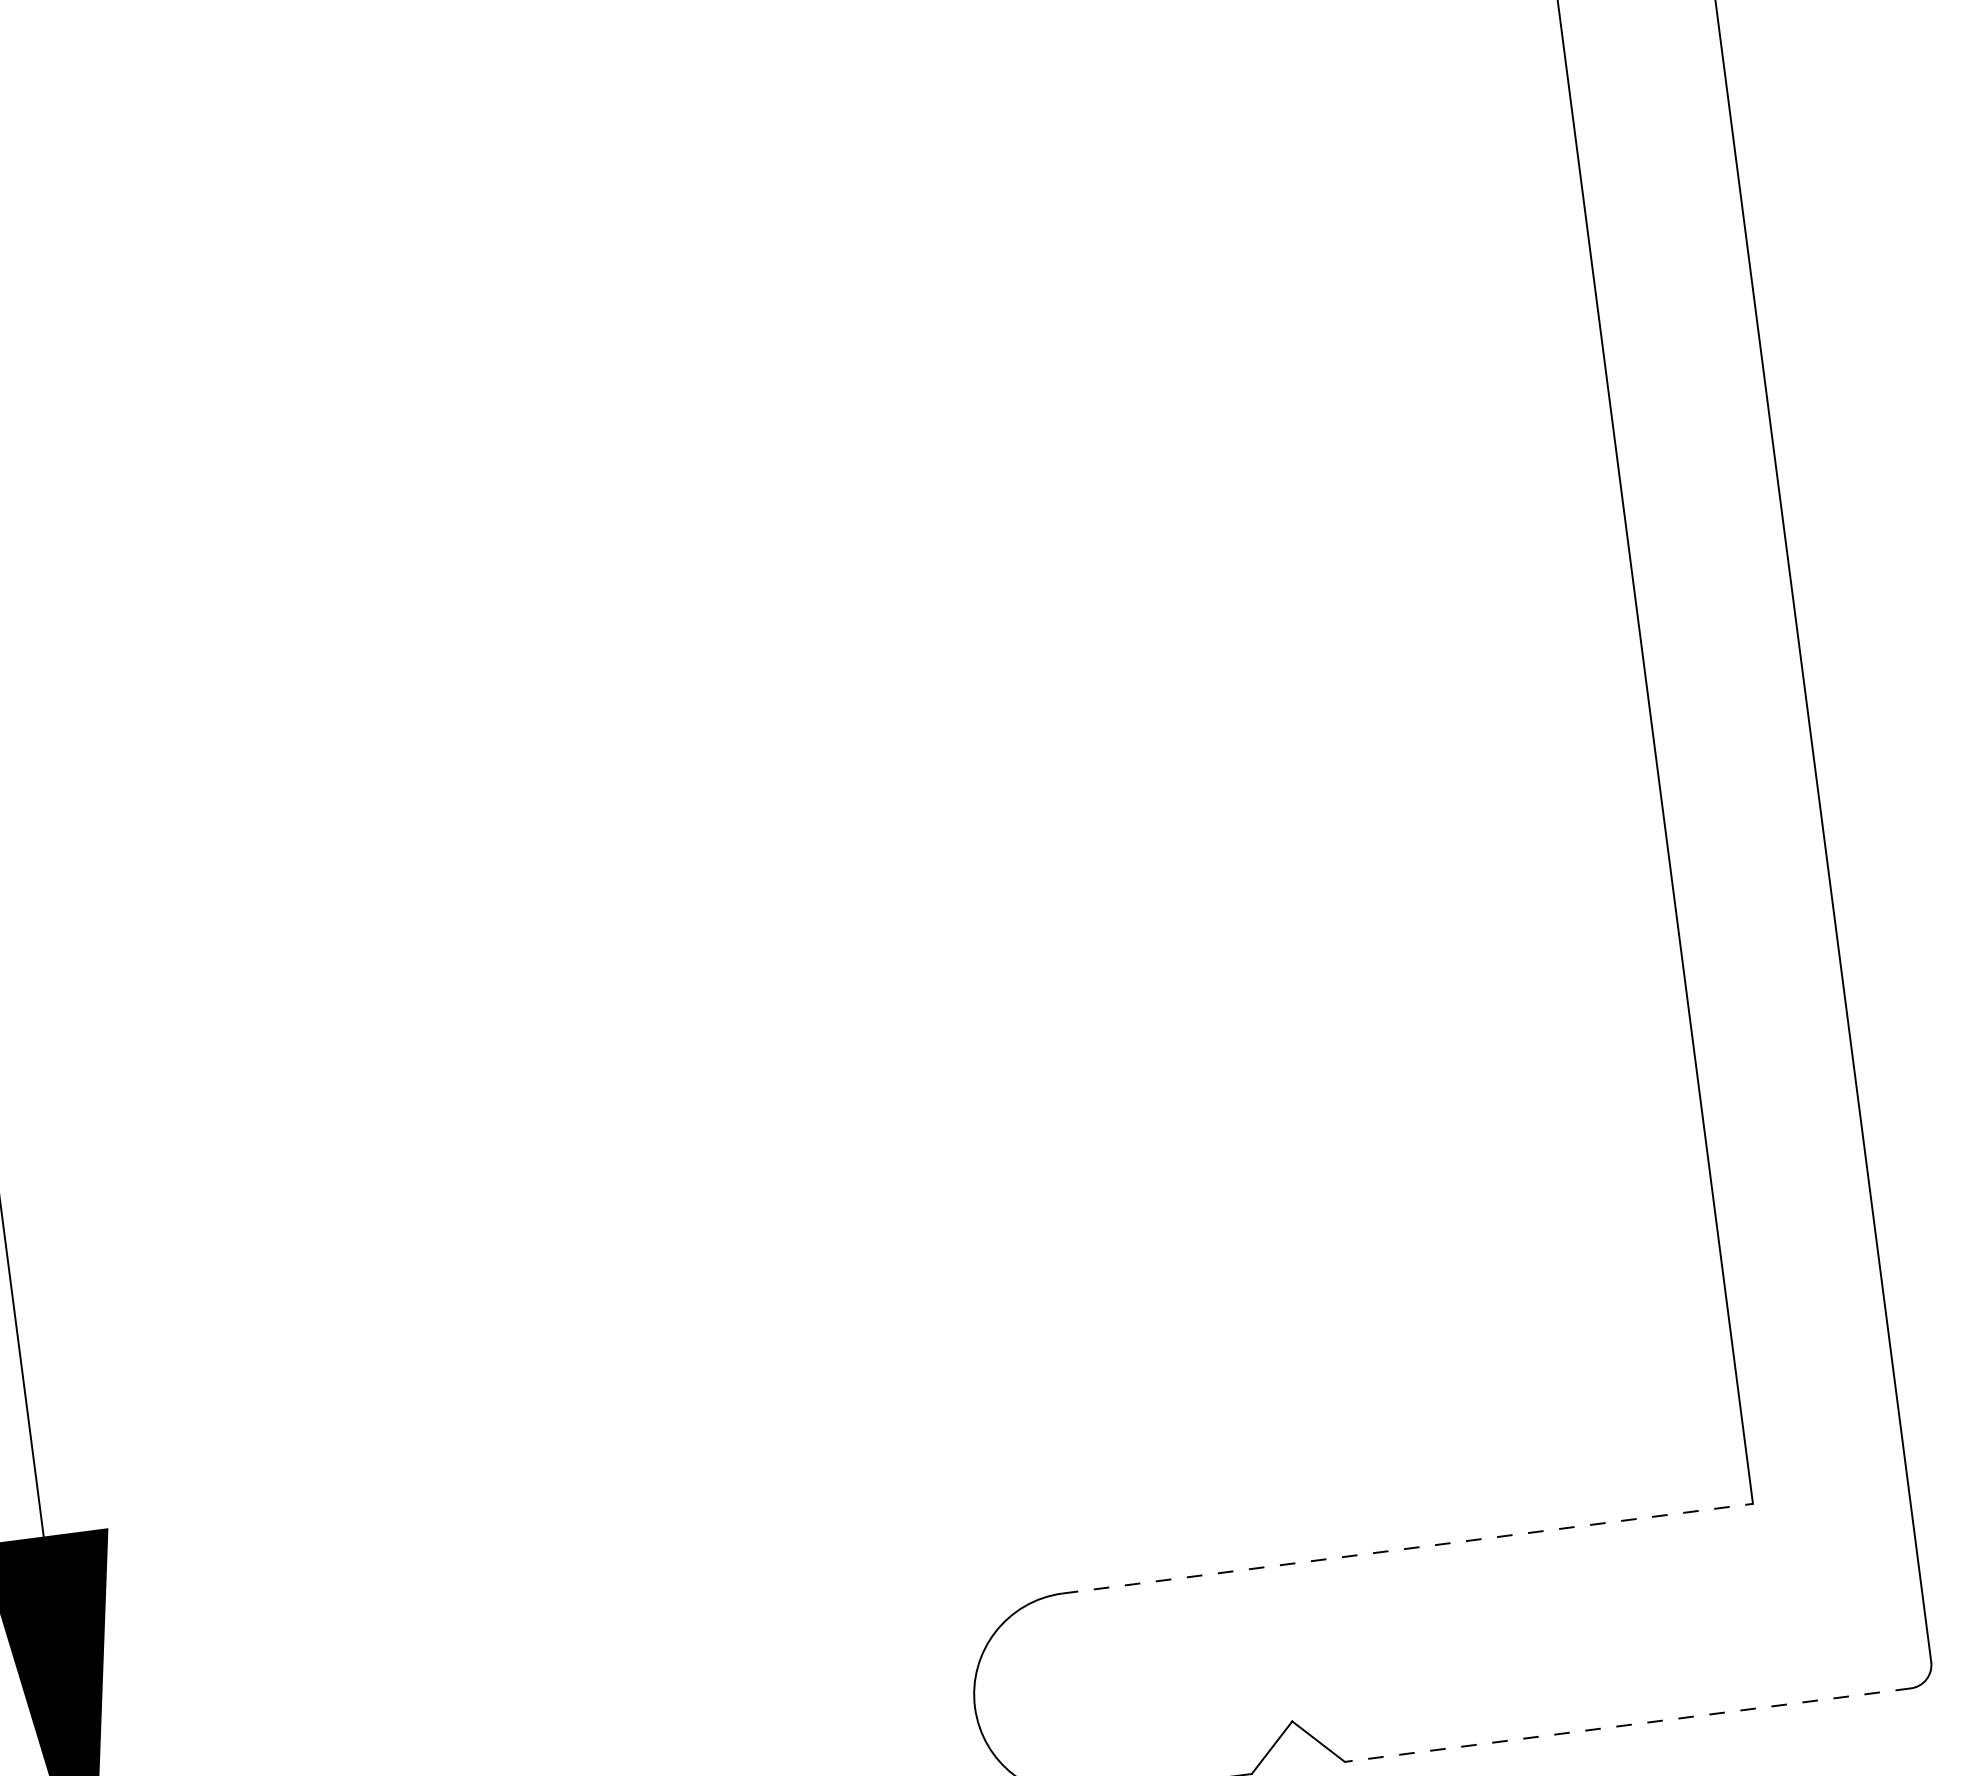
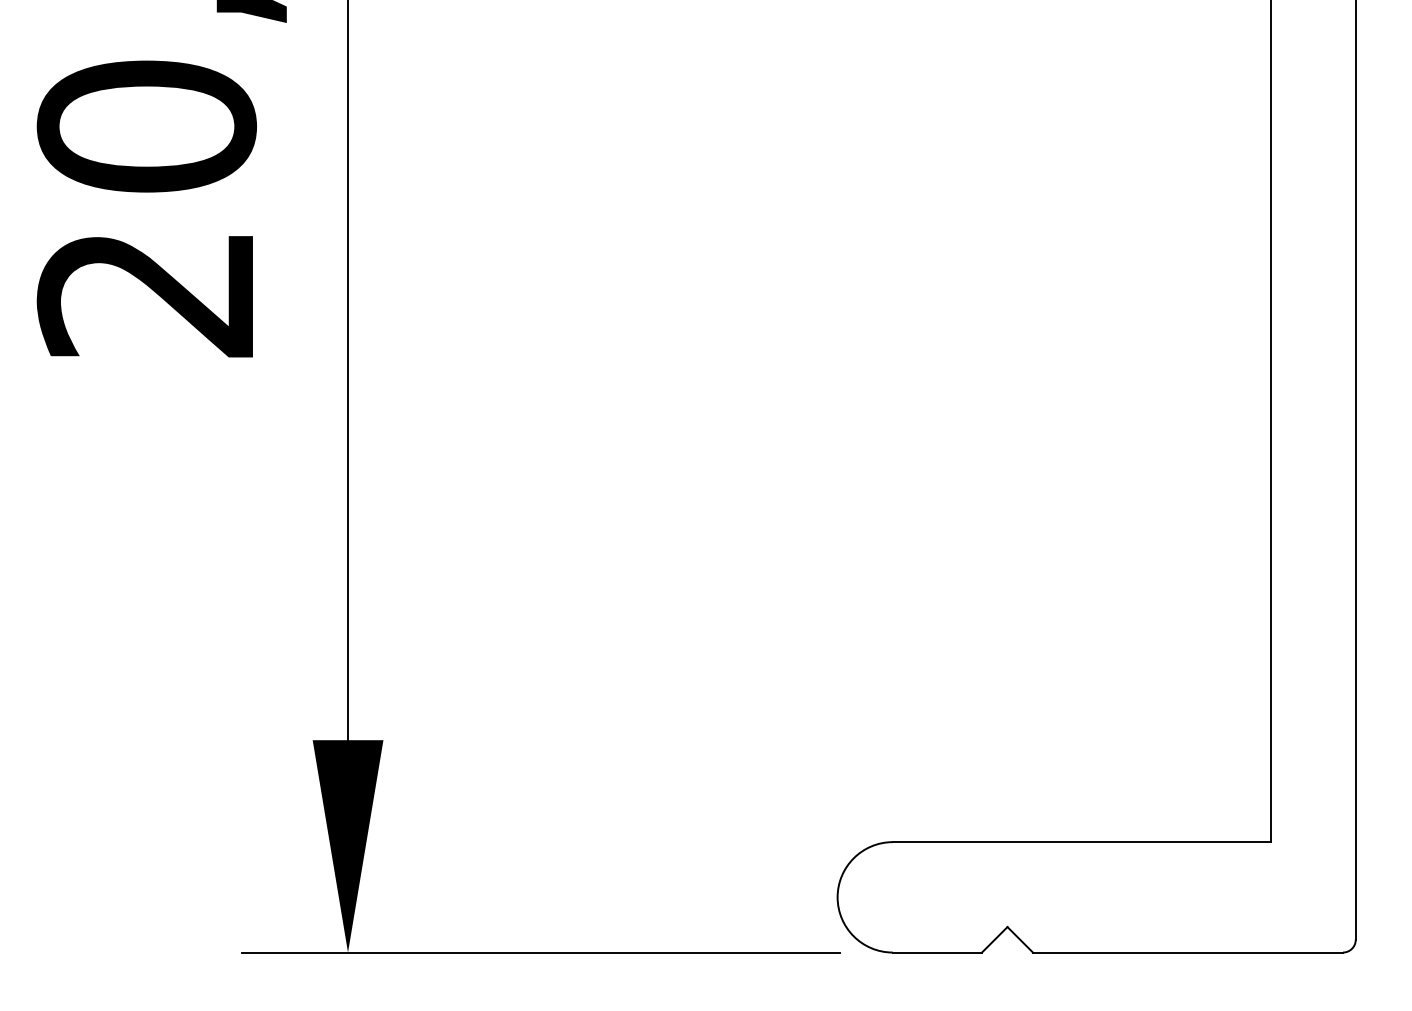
line: (1407, 1549) -> (1081, 842), dashed -> solid
line: (1627, 1725) -> (1187, 952), dashed -> solid

